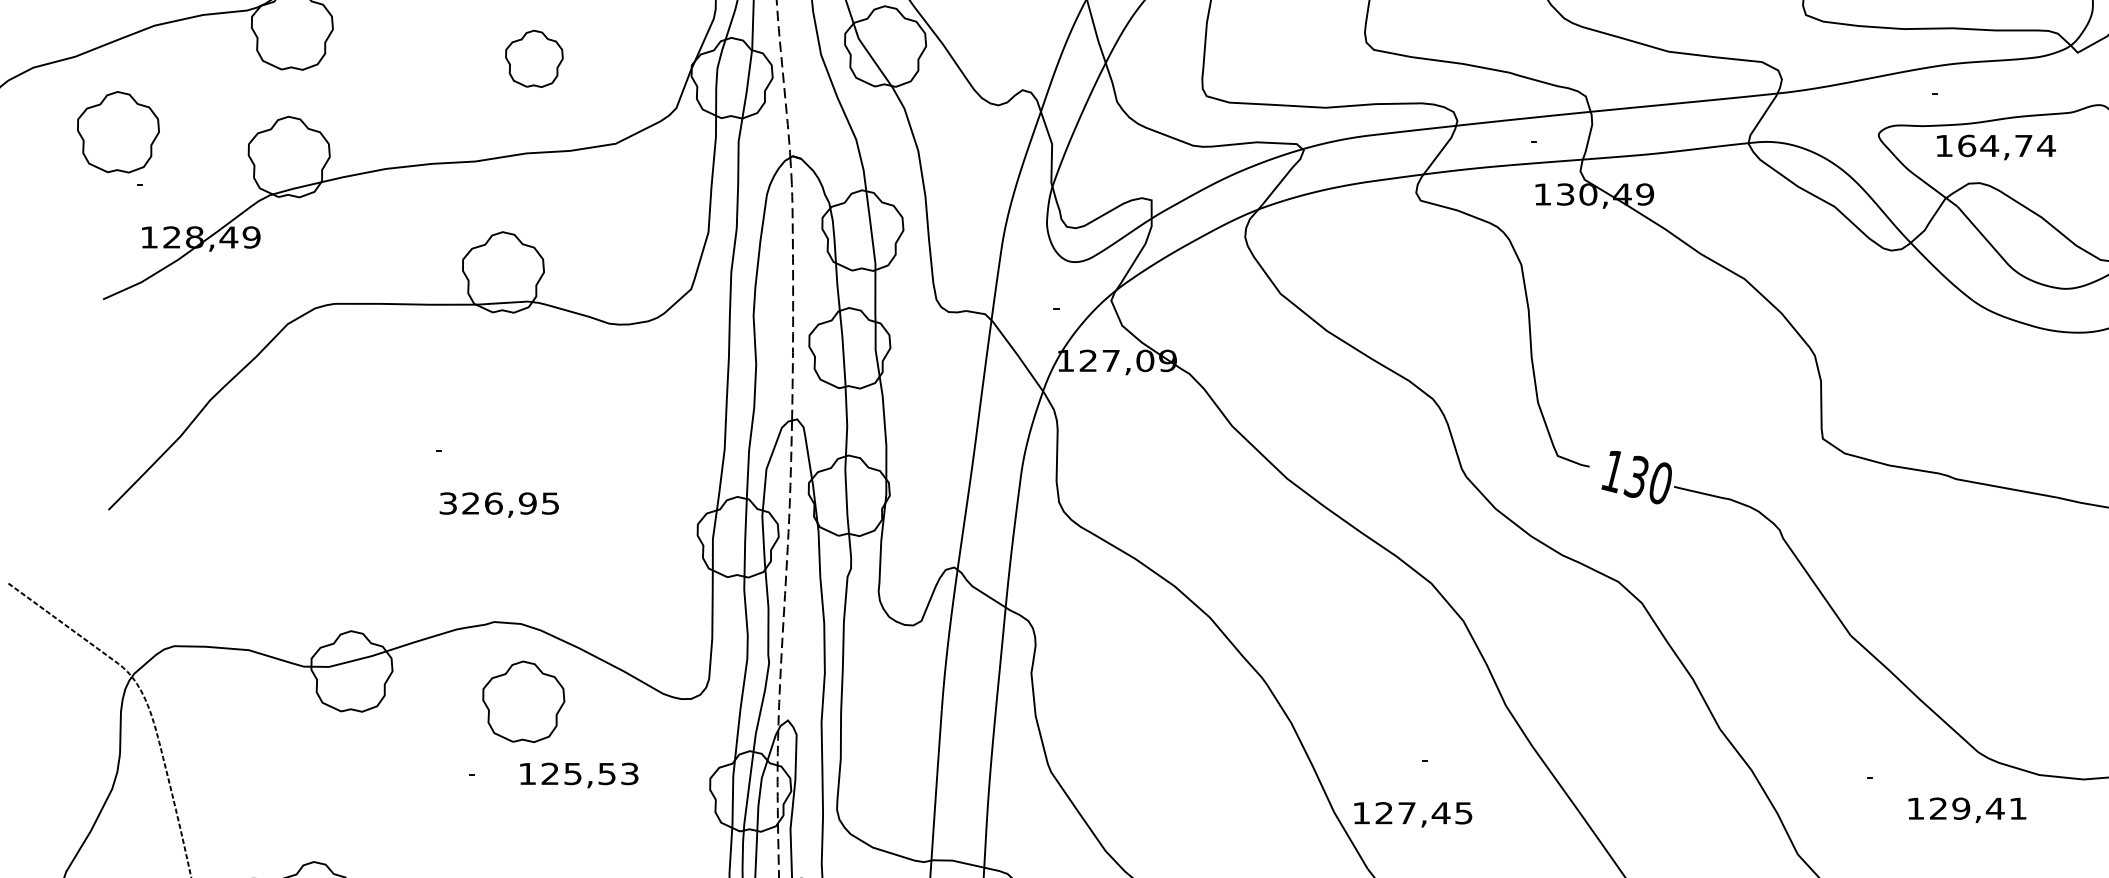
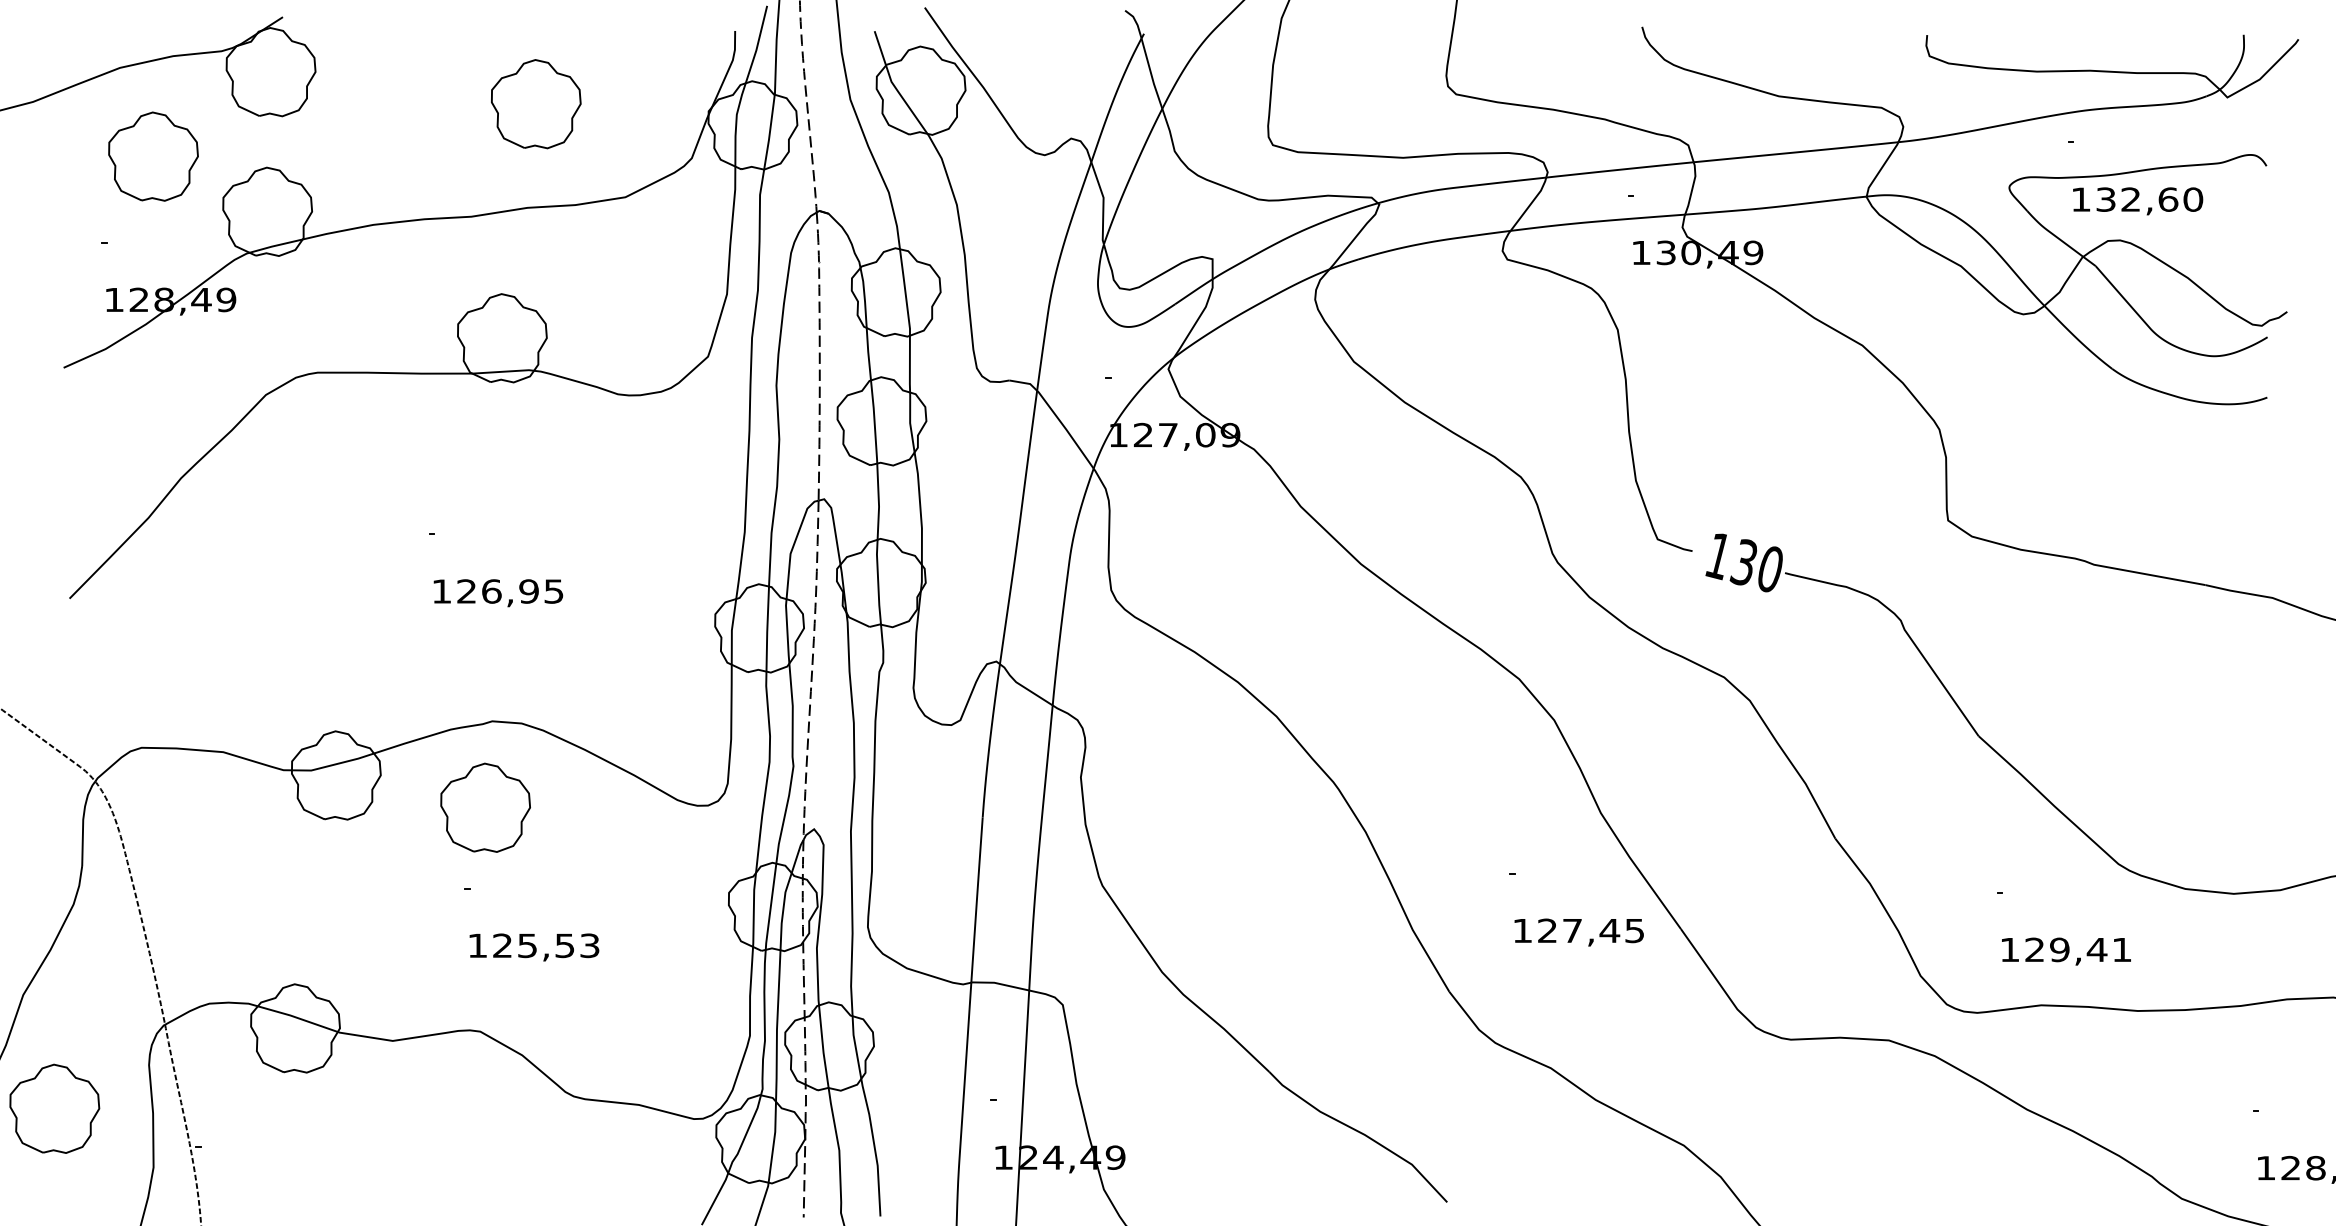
part: (534, 59) -> (536, 104), size x1.43
part: (118, 132) -> (153, 156), moved
text: (2006, 145) -> (2149, 199), 164,74 -> 132,60
text: (447, 503) -> (441, 591), 326,95 -> 126,95
part: (523, 701) -> (485, 807), moved
text: (579, 775) -> (534, 947), moved
text: (1967, 810) -> (2066, 951), moved
text: (1412, 814) -> (1578, 932), moved

